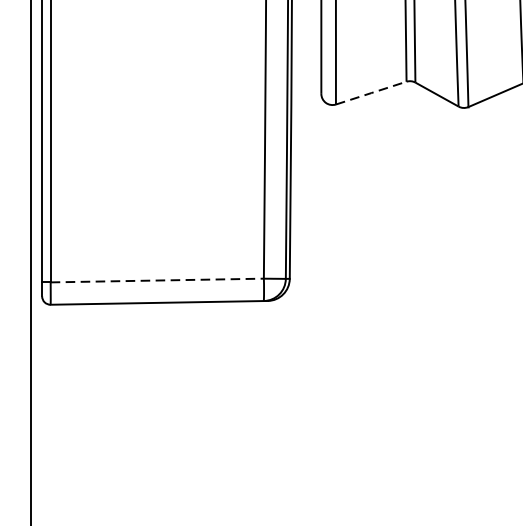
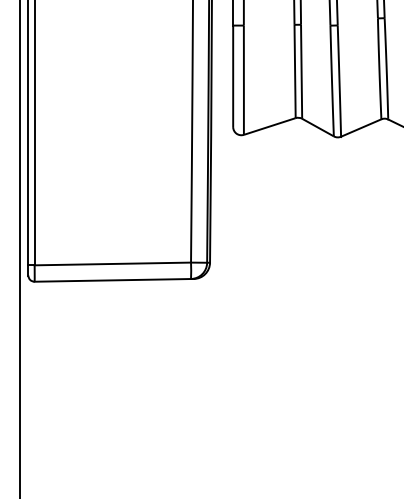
line: (370, 93) -> (269, 126), dashed -> solid
line: (158, 279) -> (113, 263), dashed -> solid

